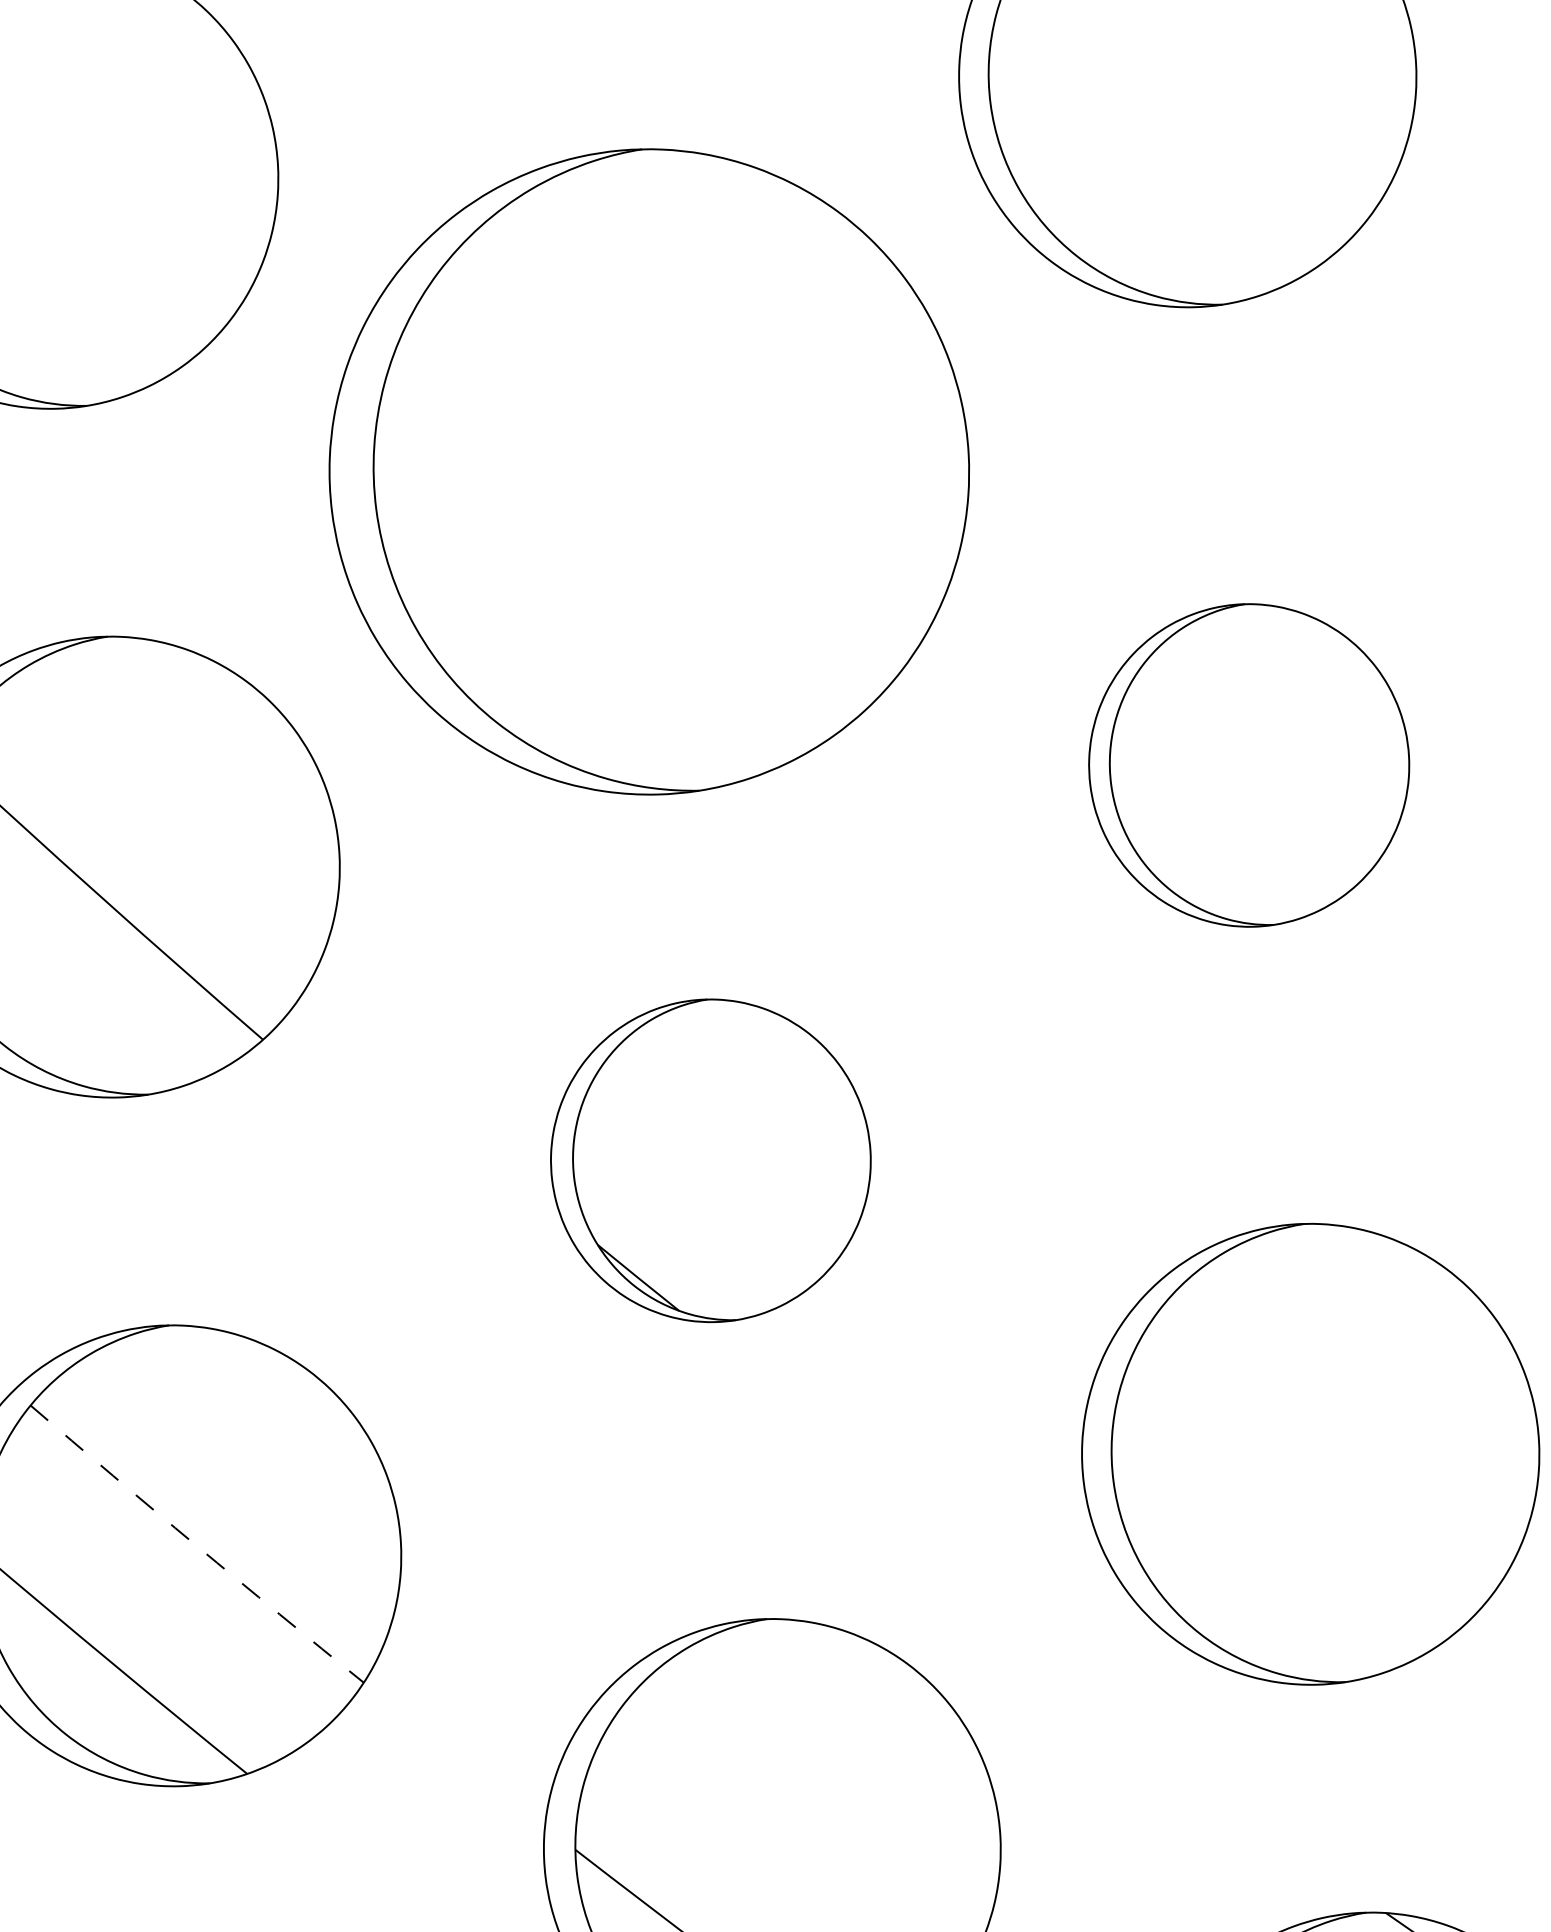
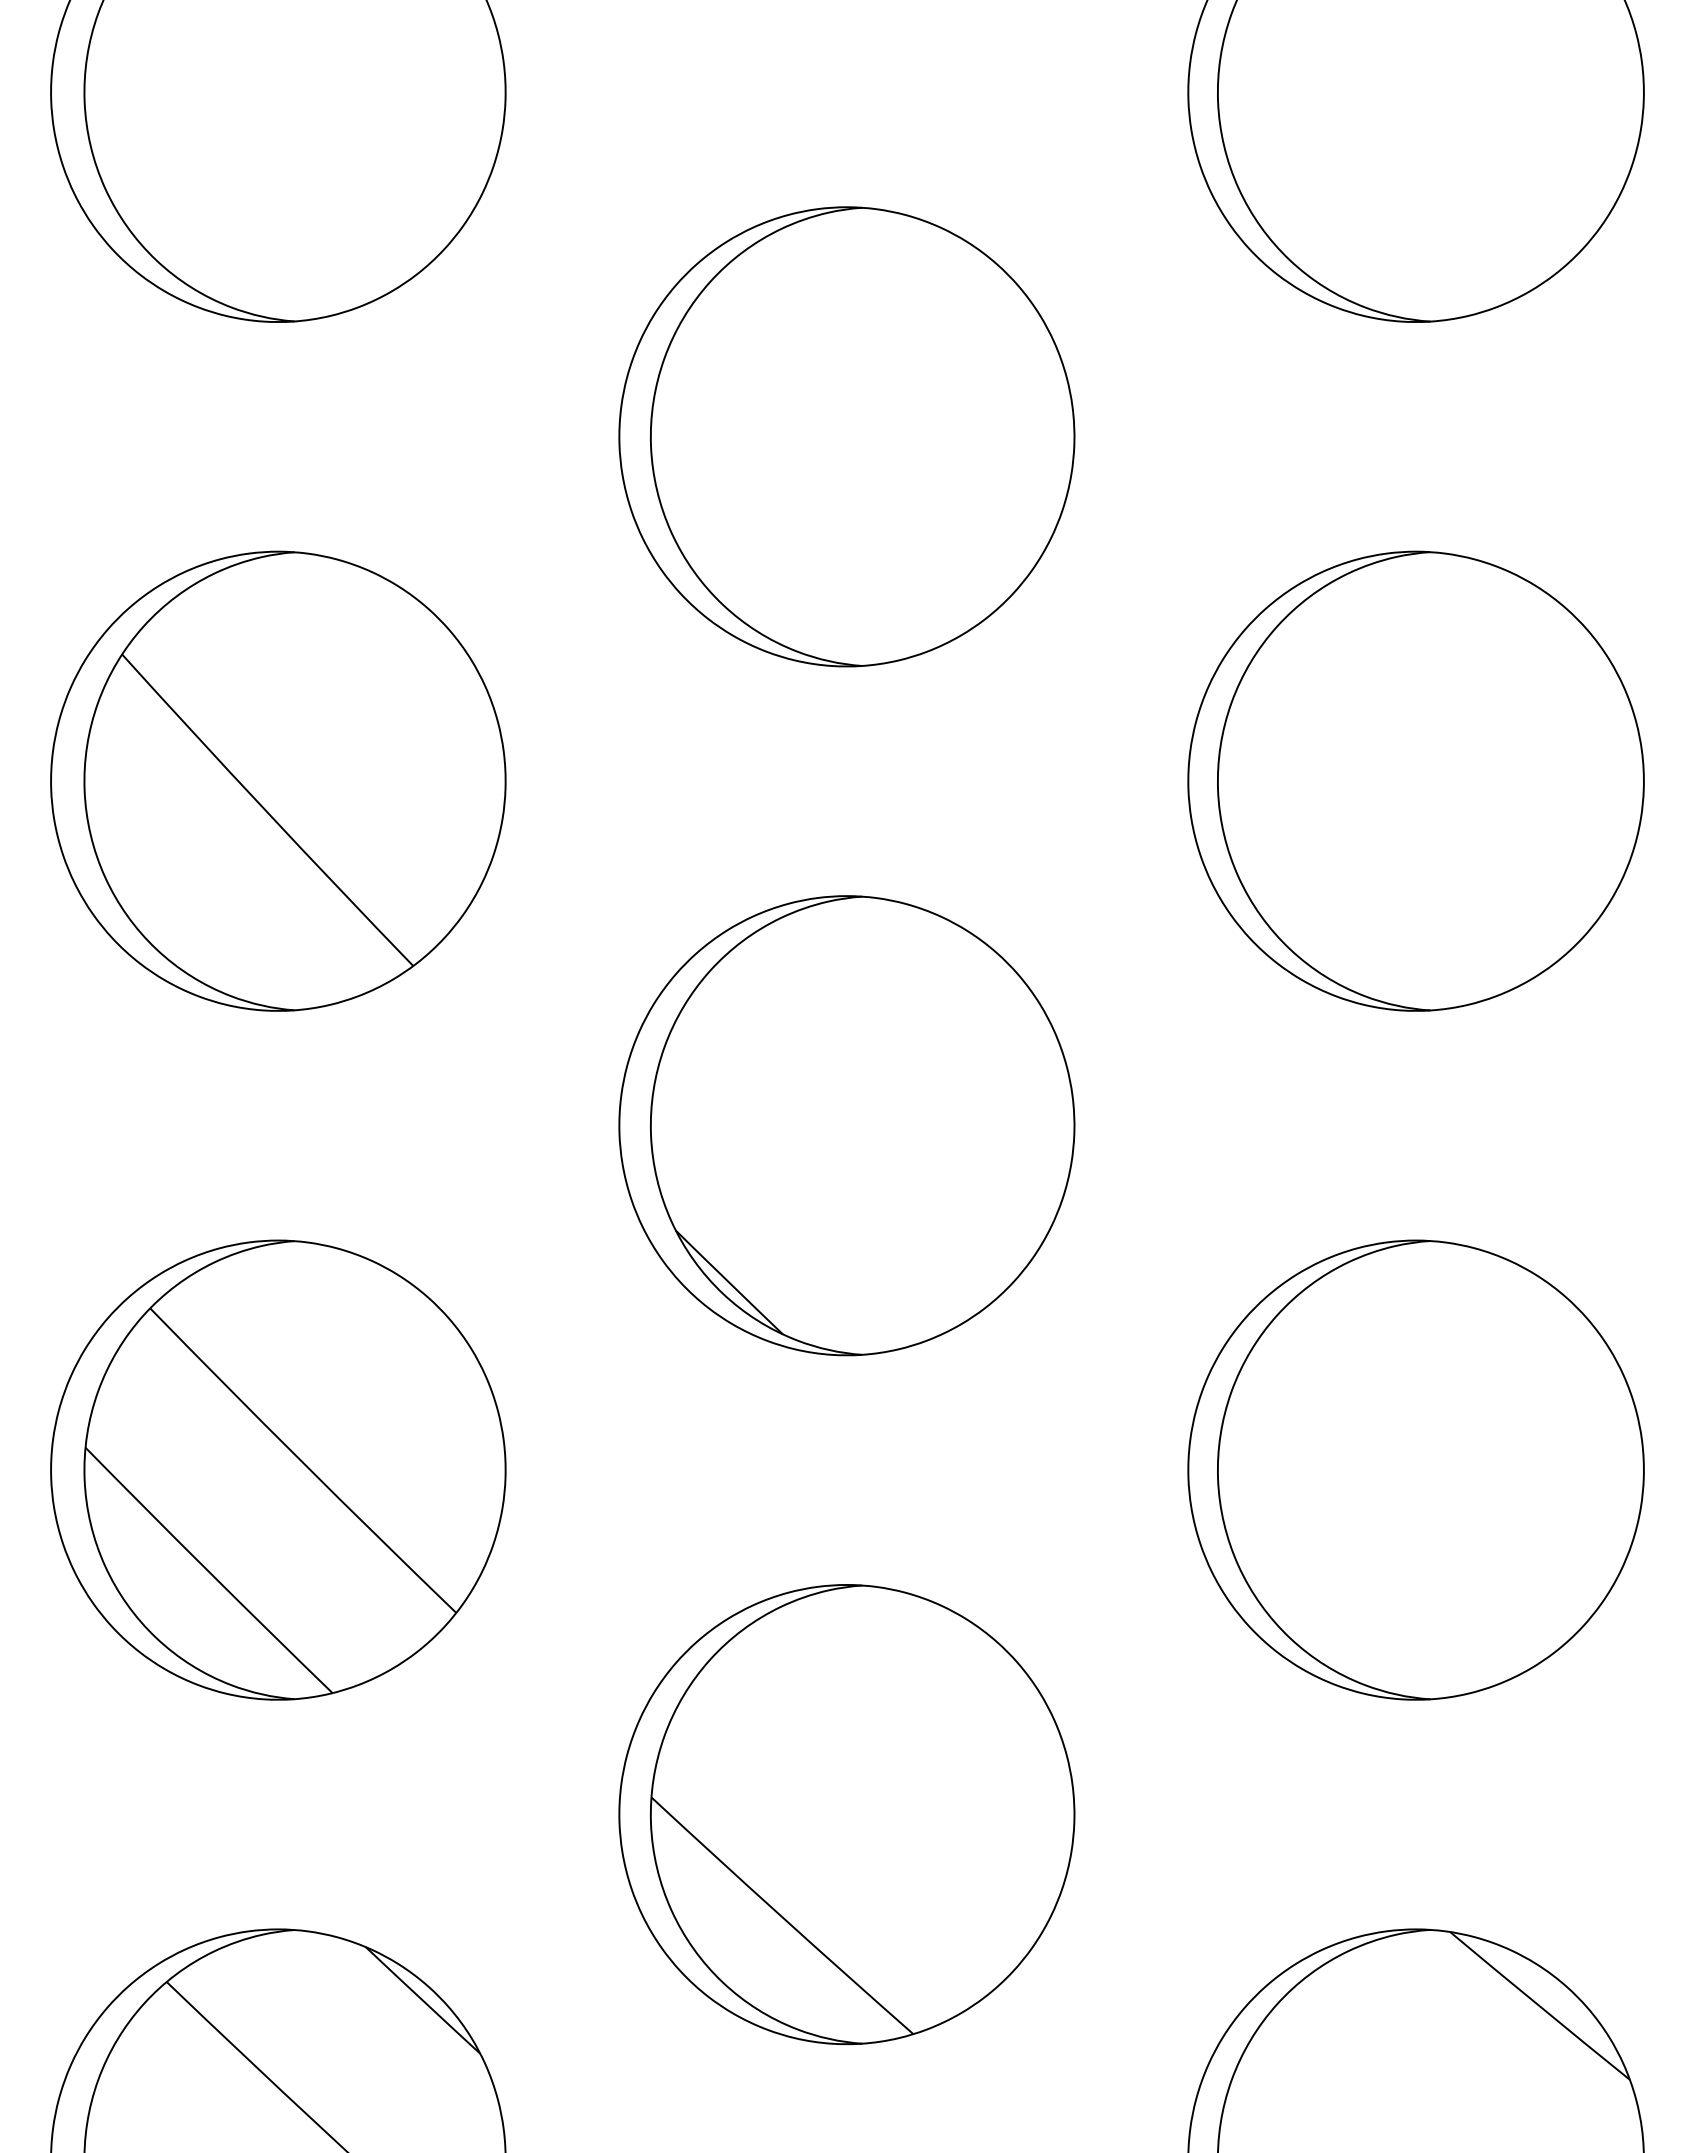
part: (648, 471) -> (846, 436), size x0.71
part: (1248, 764) -> (1415, 780), size x1.43
part: (710, 1160) -> (846, 1125), size x1.43
arc: (196, 1545) -> (302, 1461), dashed -> solid

